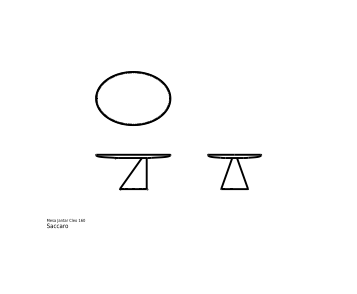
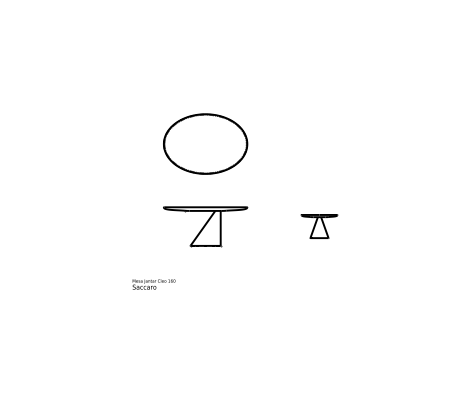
part: (234, 171) -> (319, 226), size x0.6
text: (65, 223) -> (153, 284), moved

